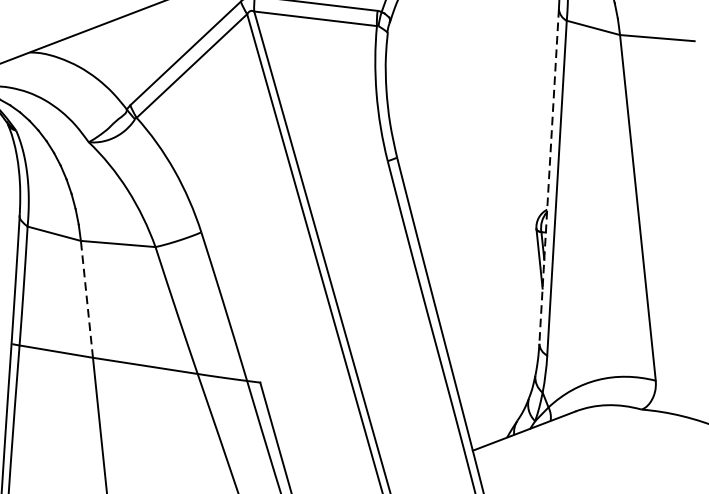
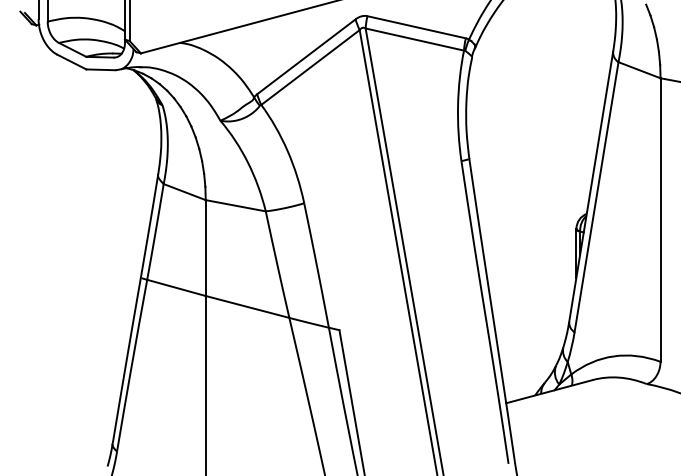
line: (549, 176) -> (591, 187), dashed -> solid
line: (86, 299) -> (205, 248), dashed -> solid

